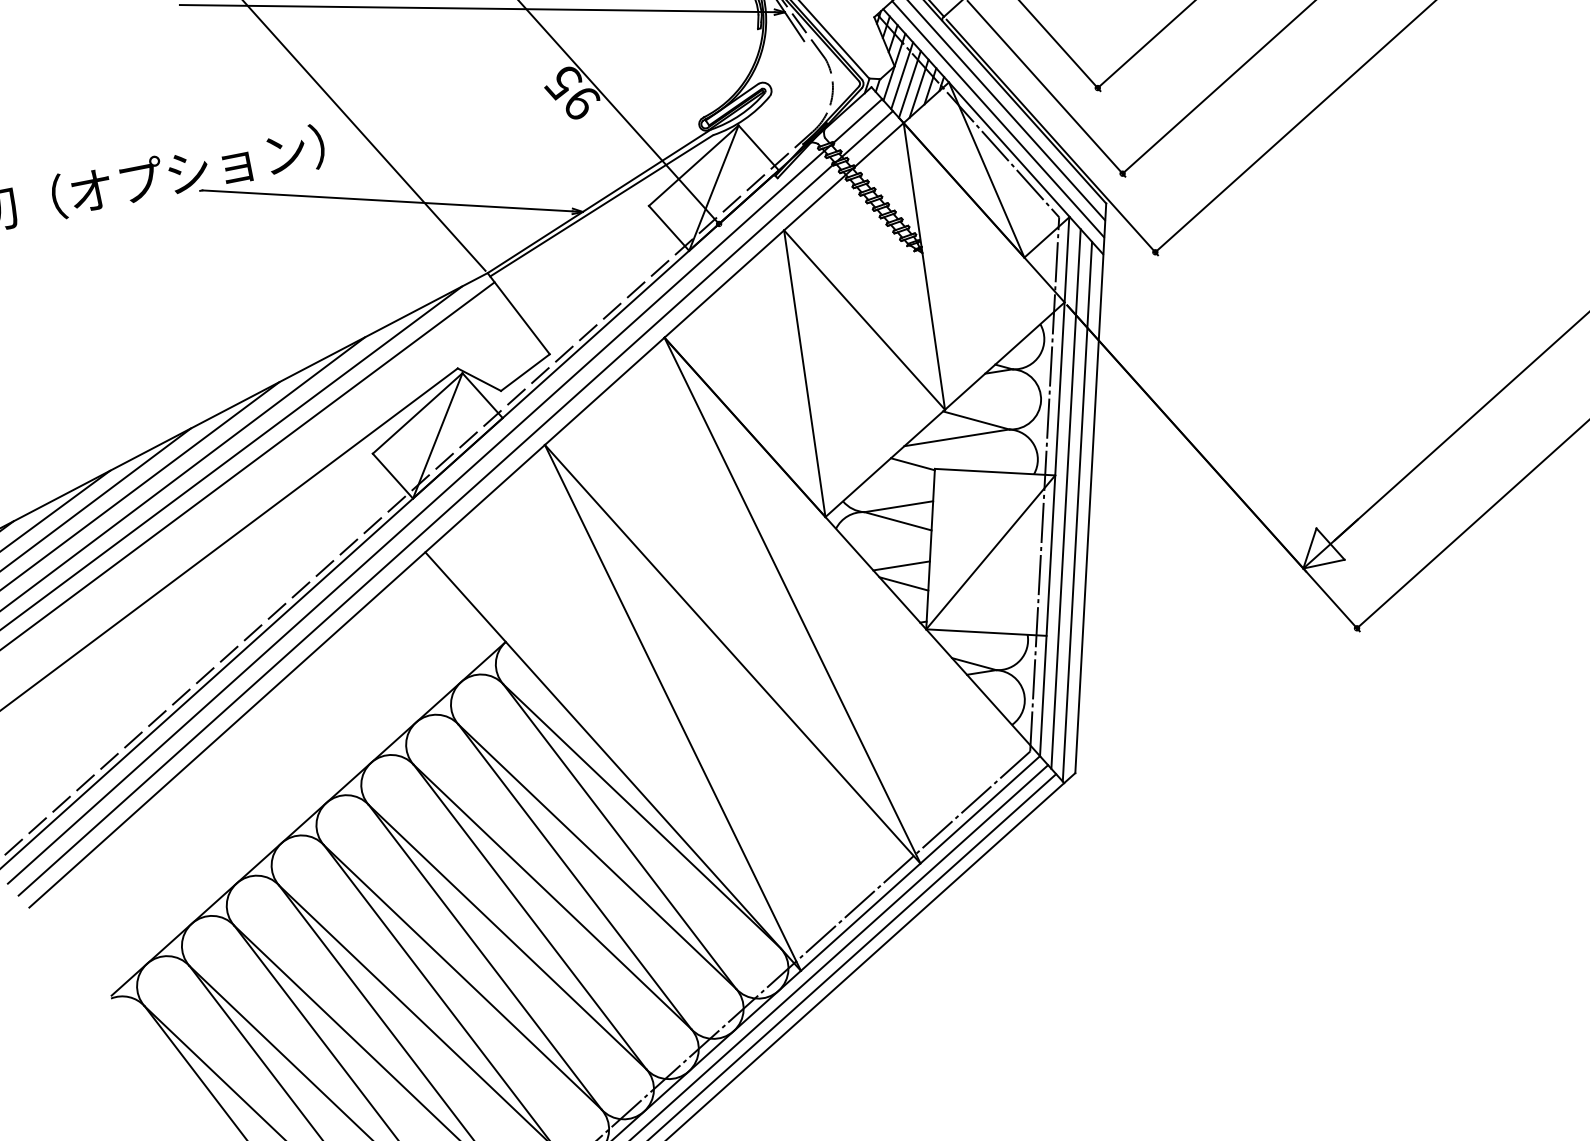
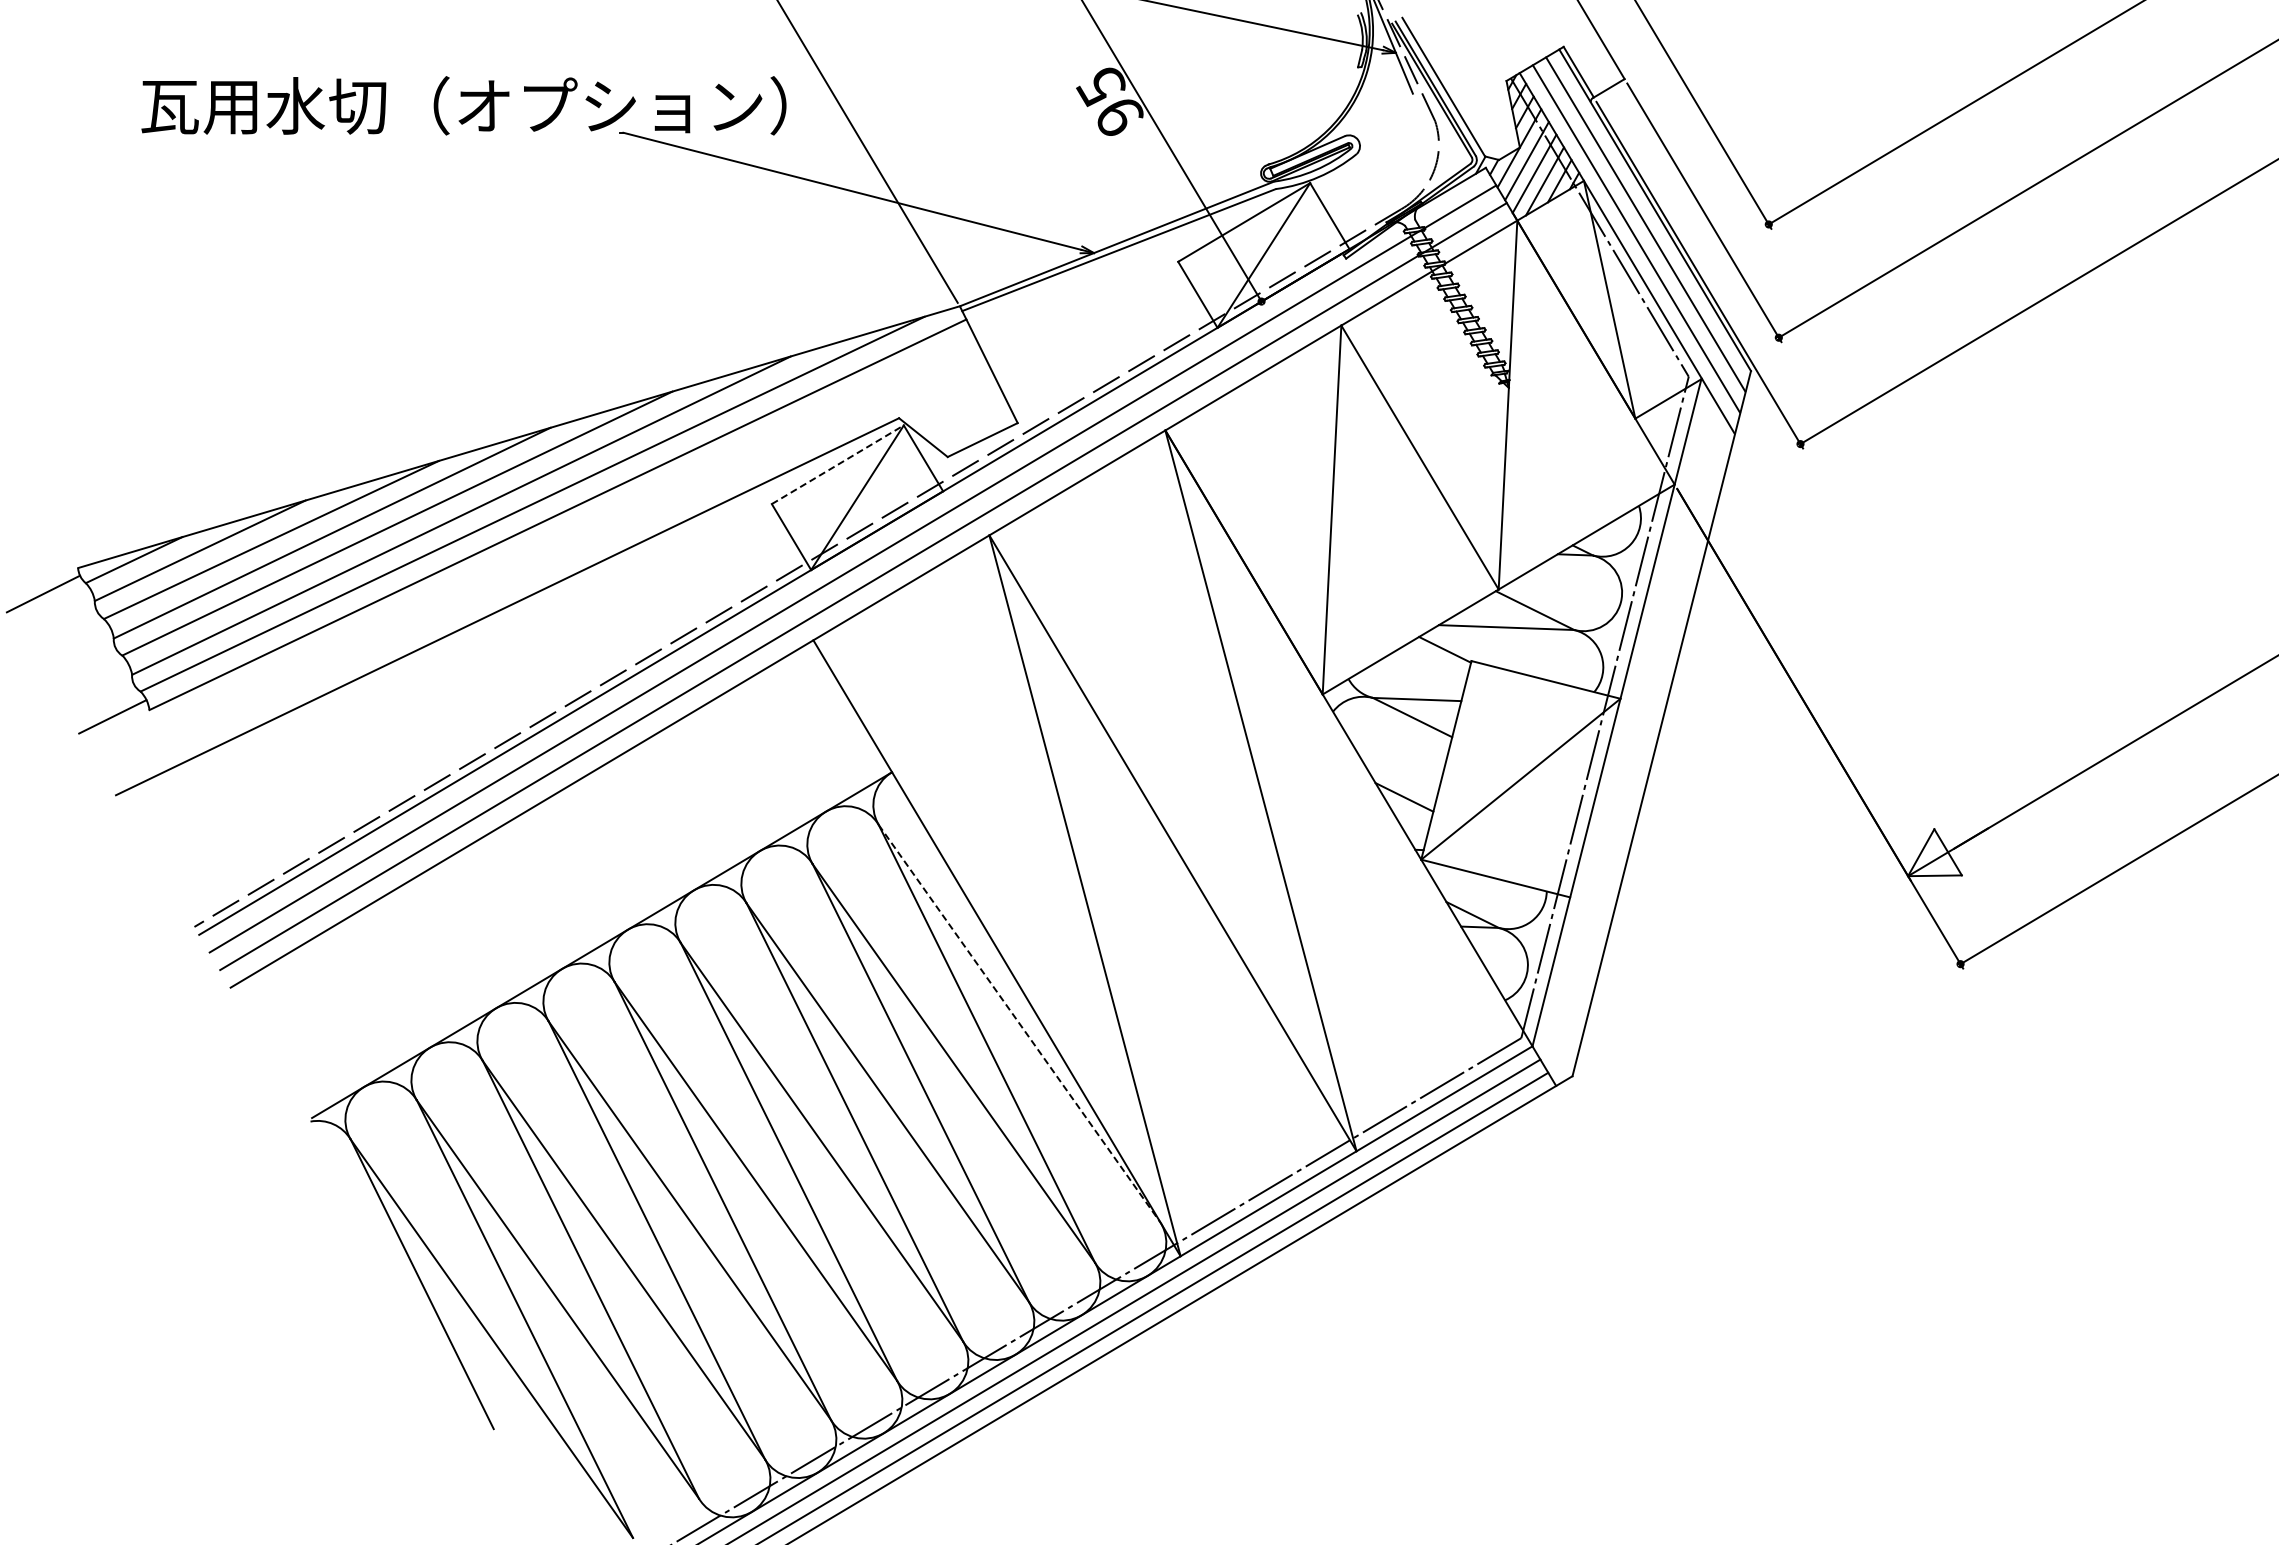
line: (417, 413) -> (837, 464), solid -> dashed
line: (1065, 498) -> (1627, 730), removed
line: (1076, 511) -> (1638, 749), removed
line: (901, 565) -> (1405, 773), removed
line: (642, 816) -> (1020, 1024), solid -> dashed

